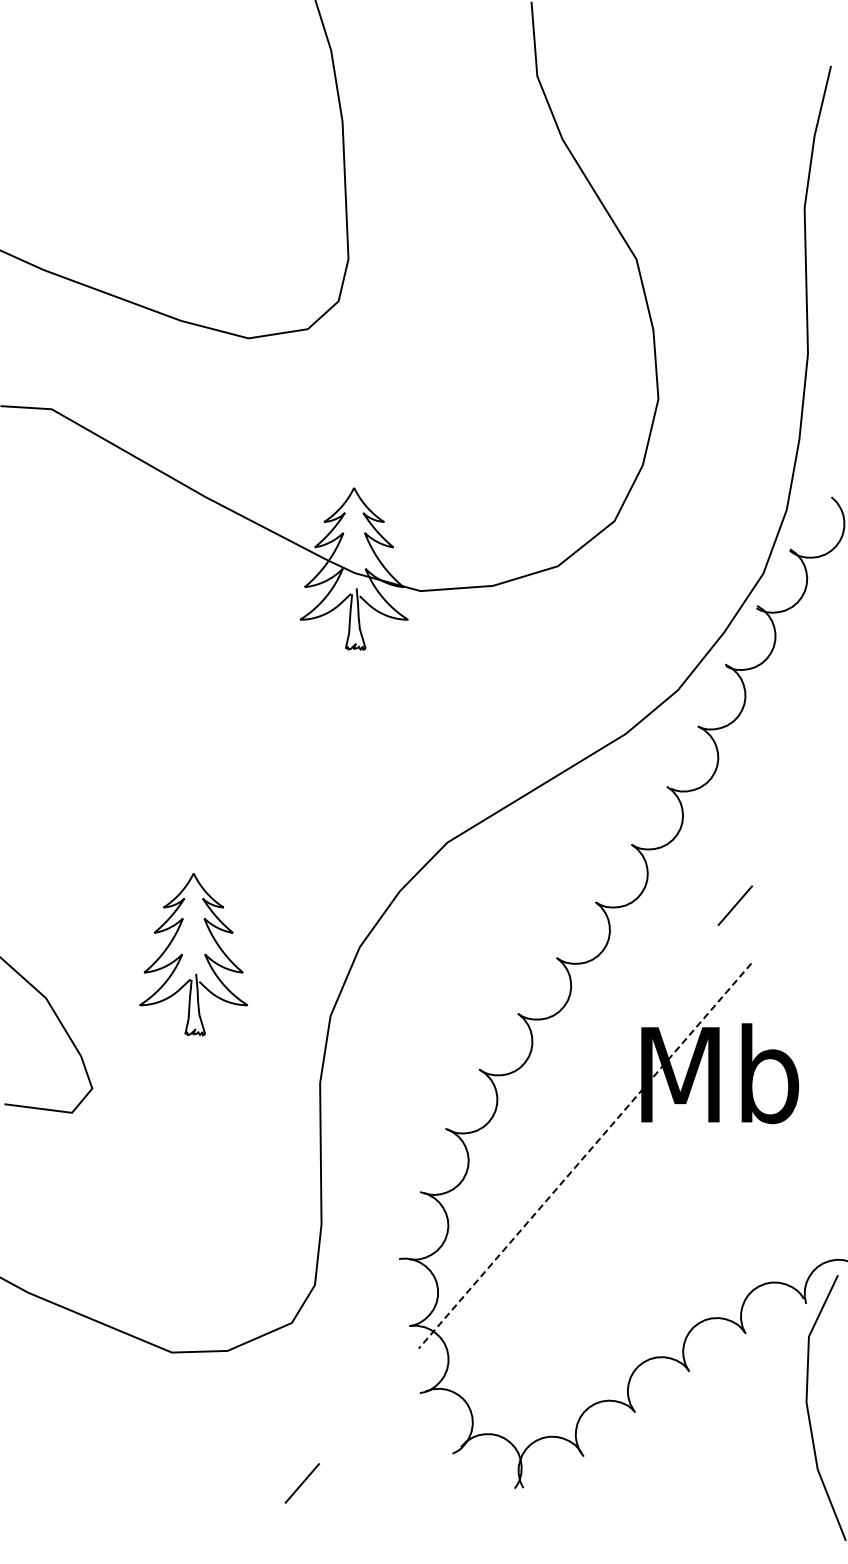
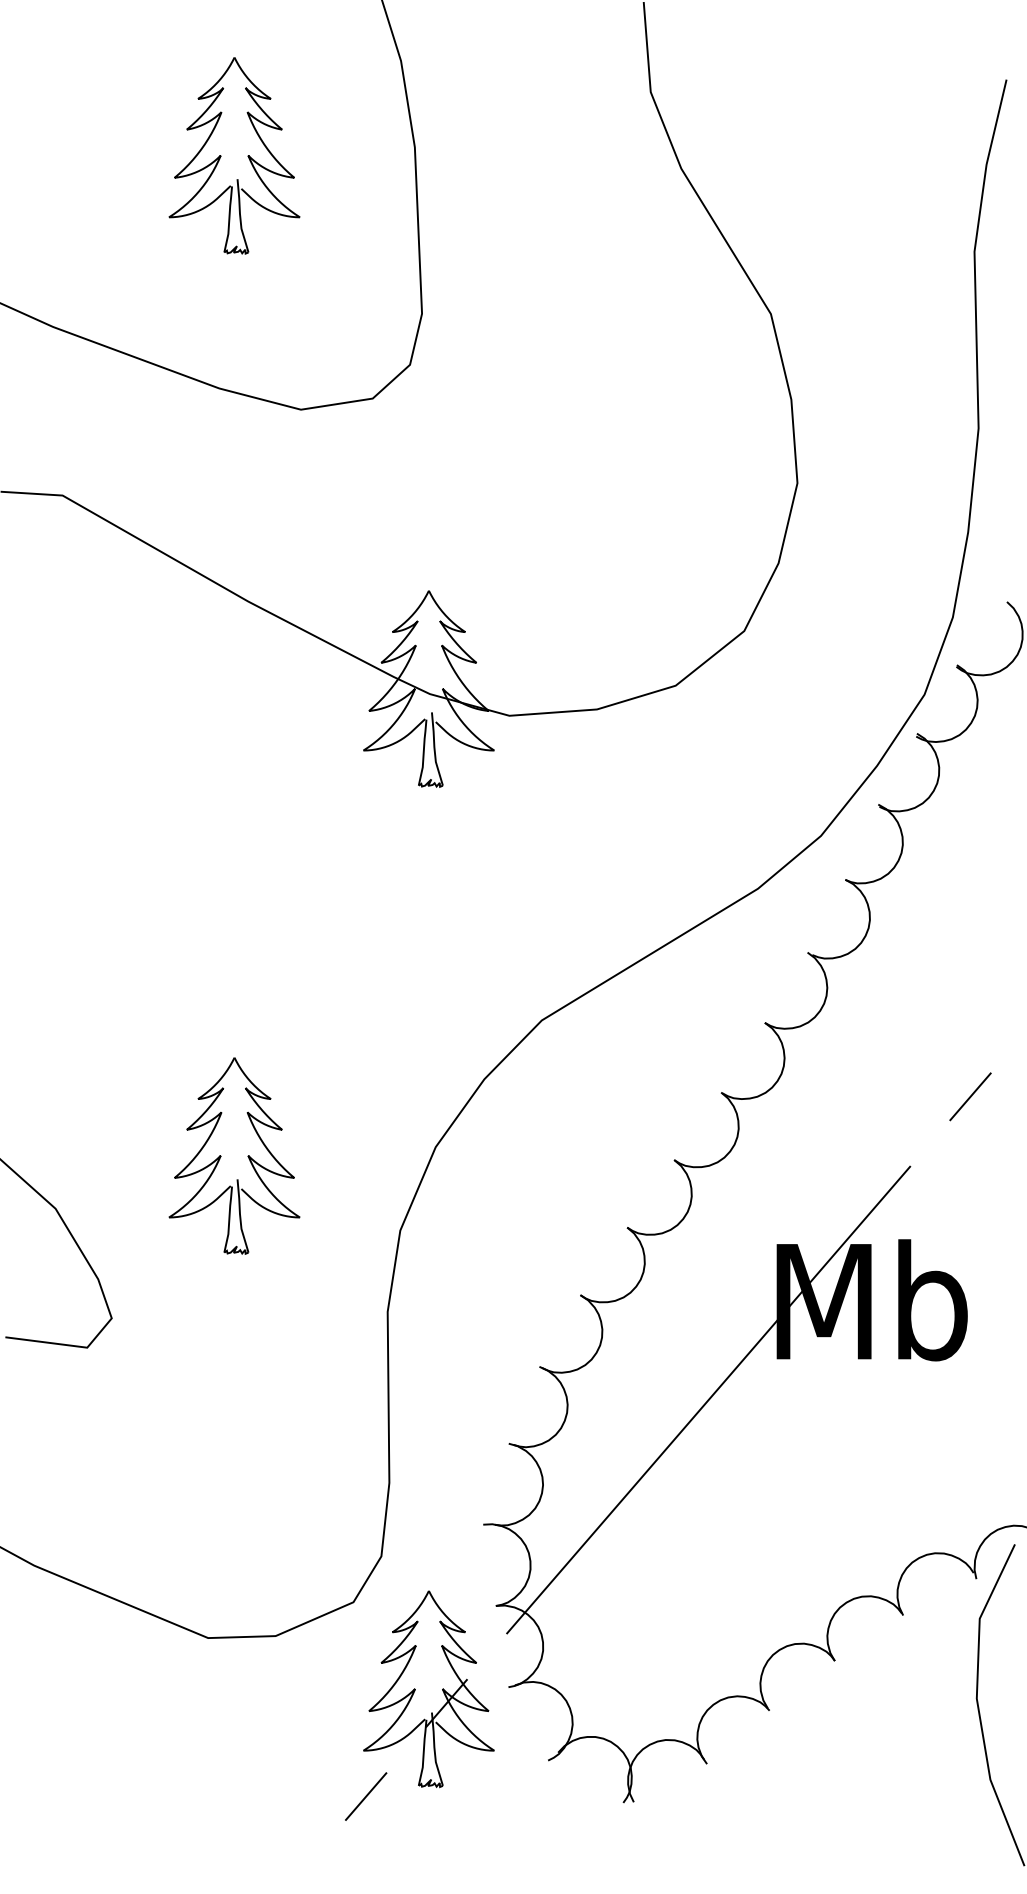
part: (182, 128) -> (220, 155), added
line: (734, 905) -> (969, 1096), moved
line: (584, 1156) -> (707, 1400), dashed -> solid
part: (353, 1394) -> (428, 1688), added

